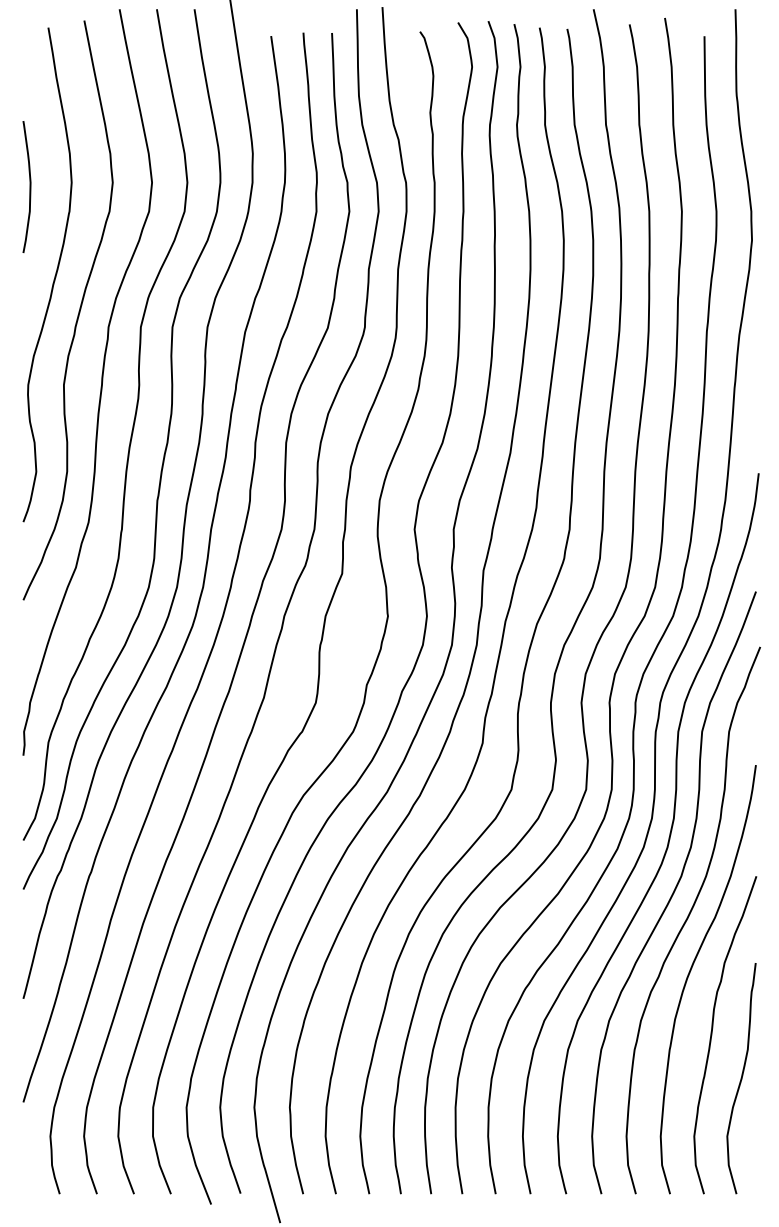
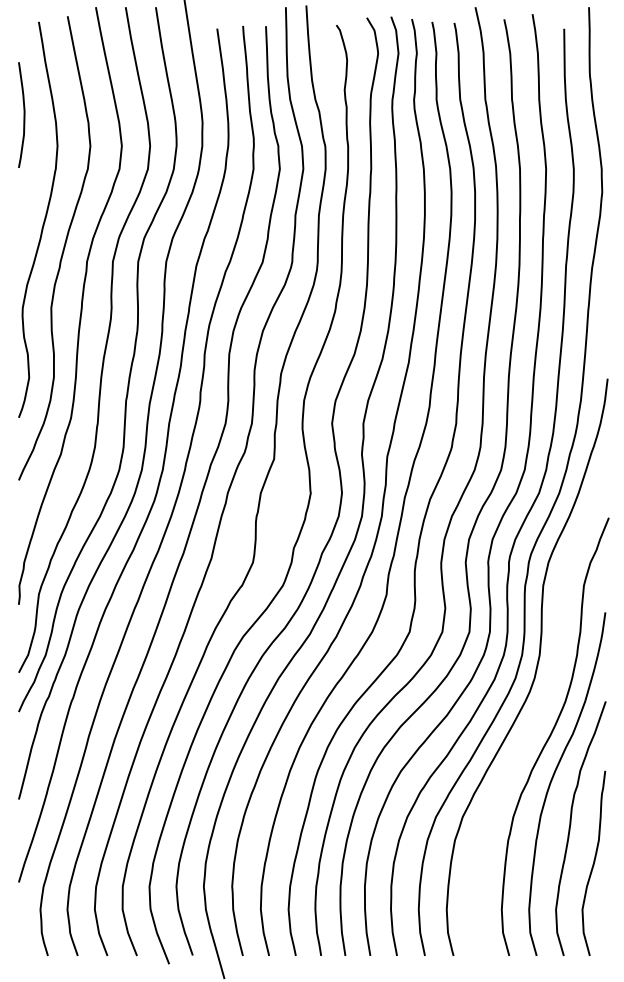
curve: (29, 186) -> (23, 114), moved
curve: (673, 892) -> (539, 714), removed

